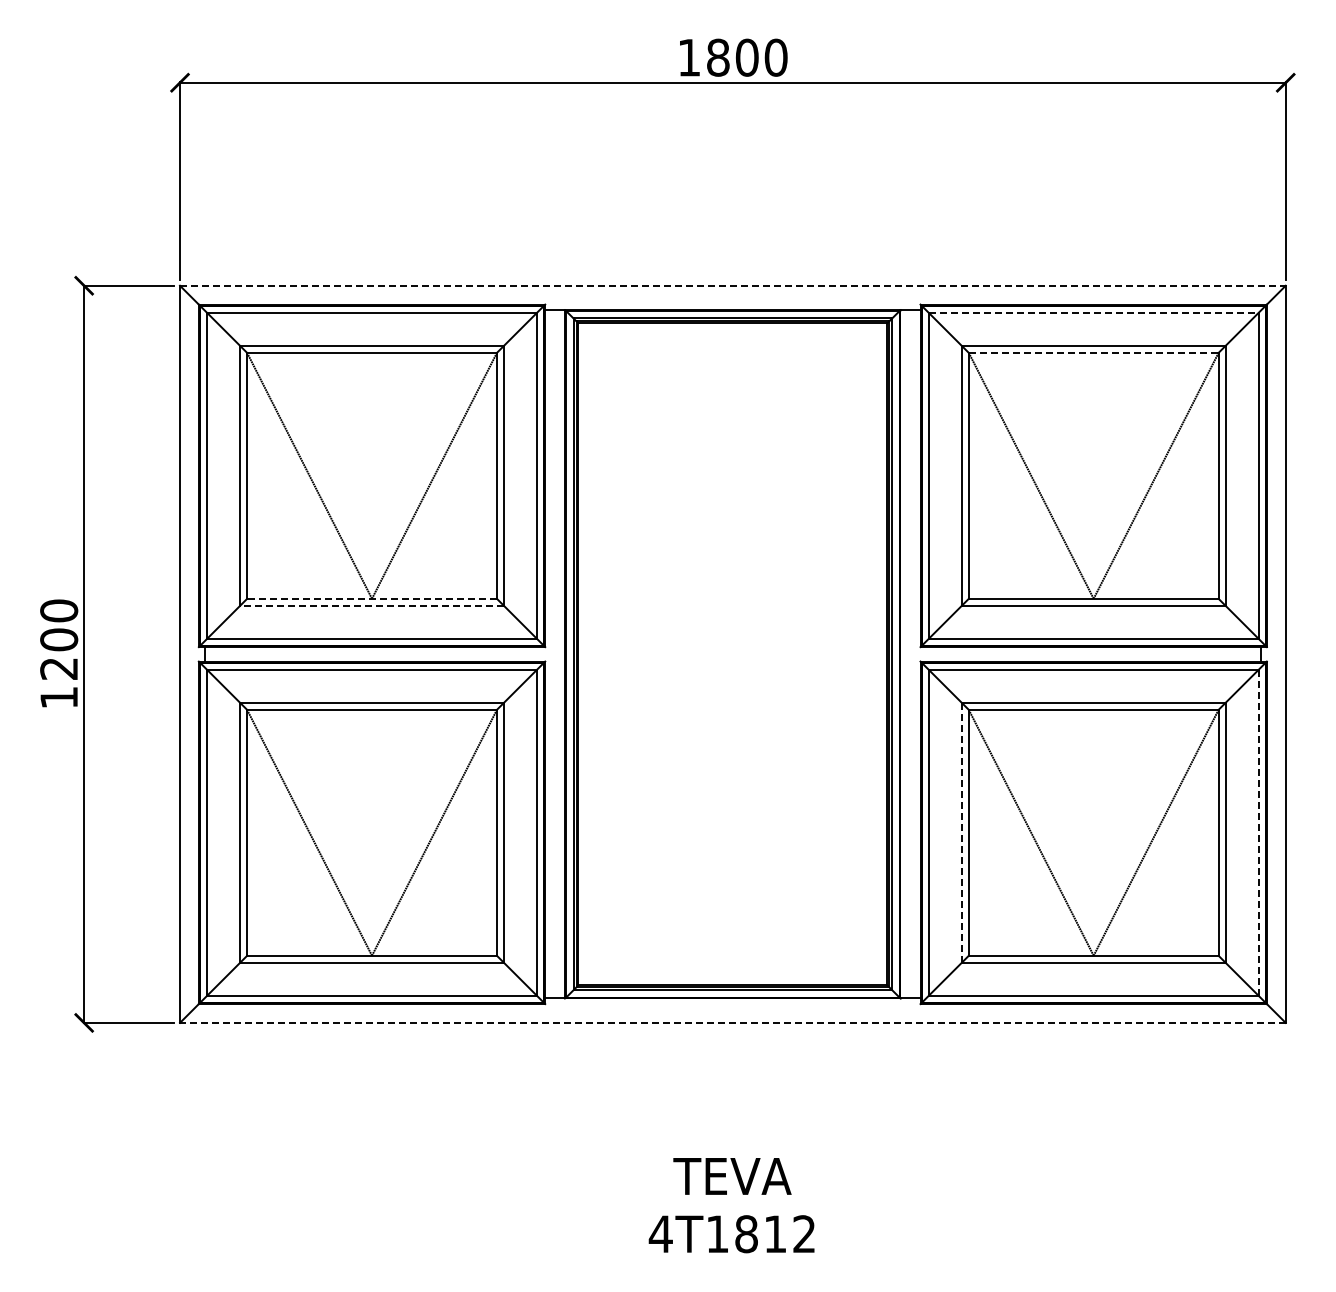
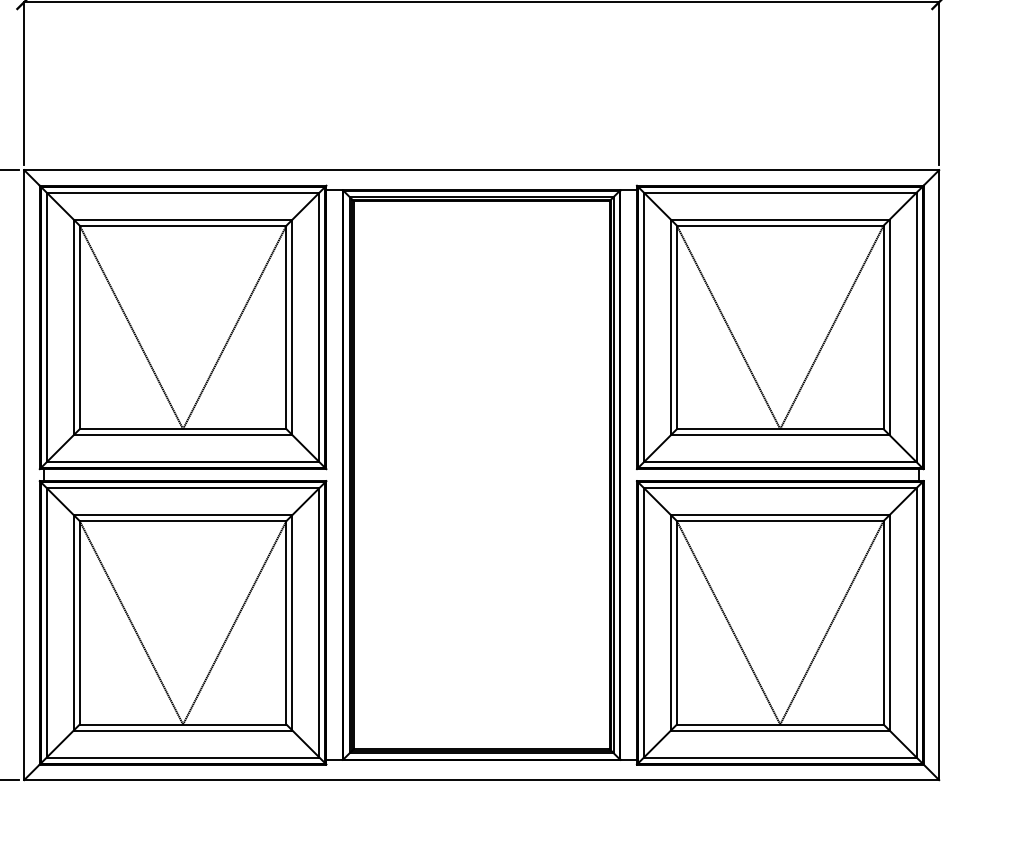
line: (732, 285) -> (481, 169), dashed -> solid
line: (1093, 312) -> (780, 192), dashed -> solid
line: (1093, 352) -> (780, 225), dashed -> solid
line: (372, 598) -> (183, 428), dashed -> solid
line: (371, 606) -> (182, 435), dashed -> solid
line: (961, 832) -> (670, 622), dashed -> solid
line: (1258, 832) -> (916, 622), dashed -> solid
line: (732, 1022) -> (481, 779), dashed -> solid

